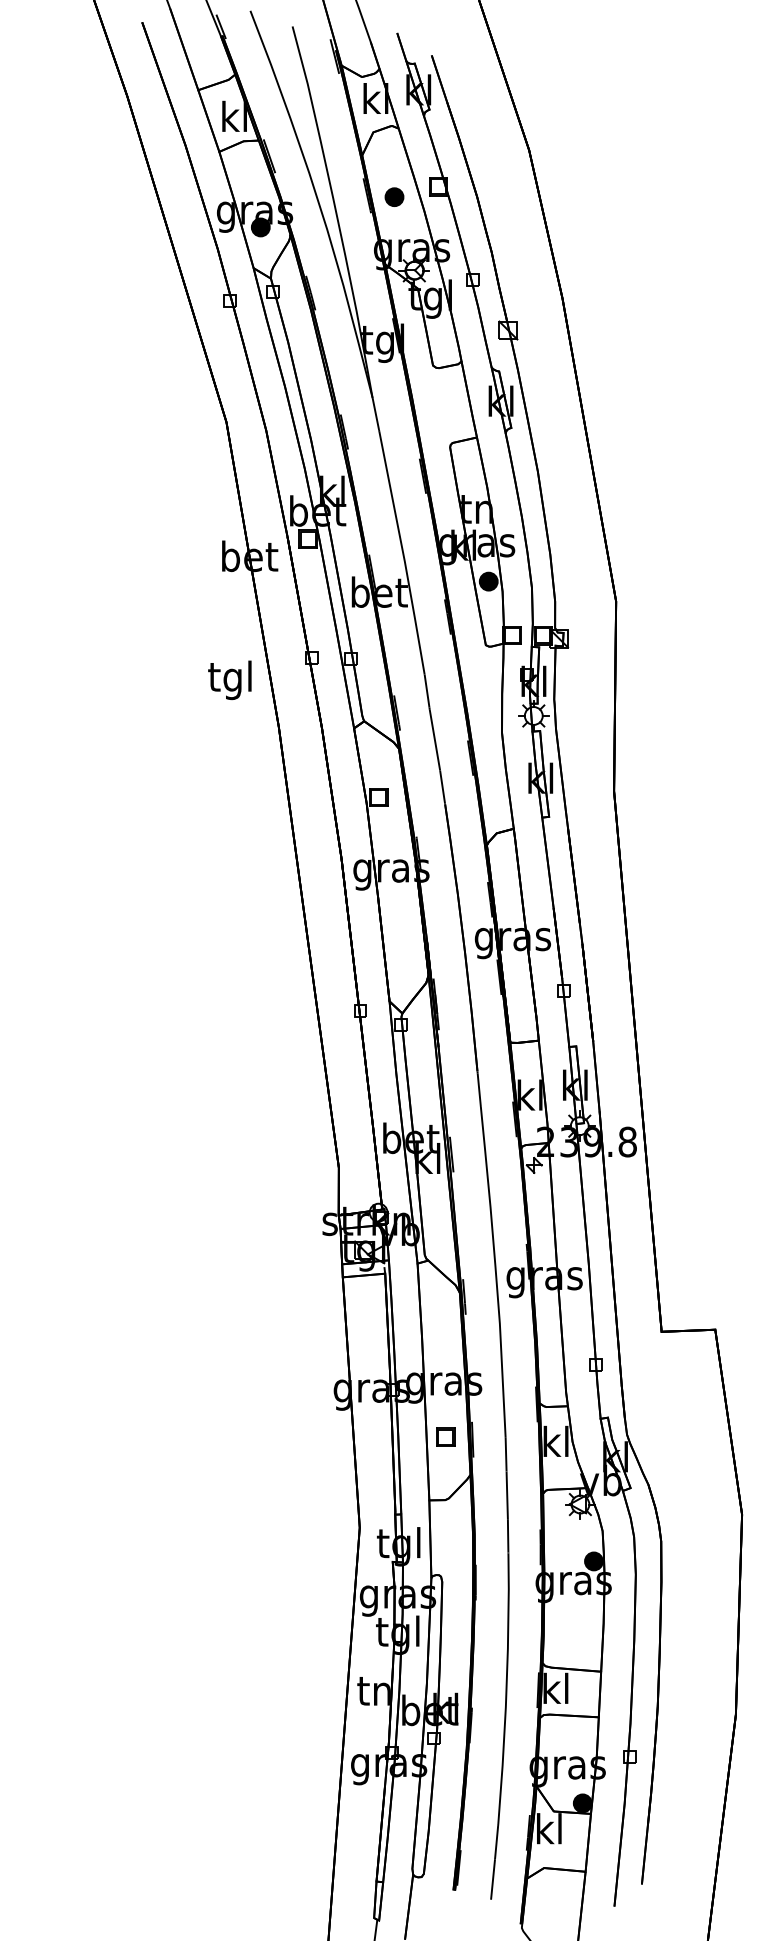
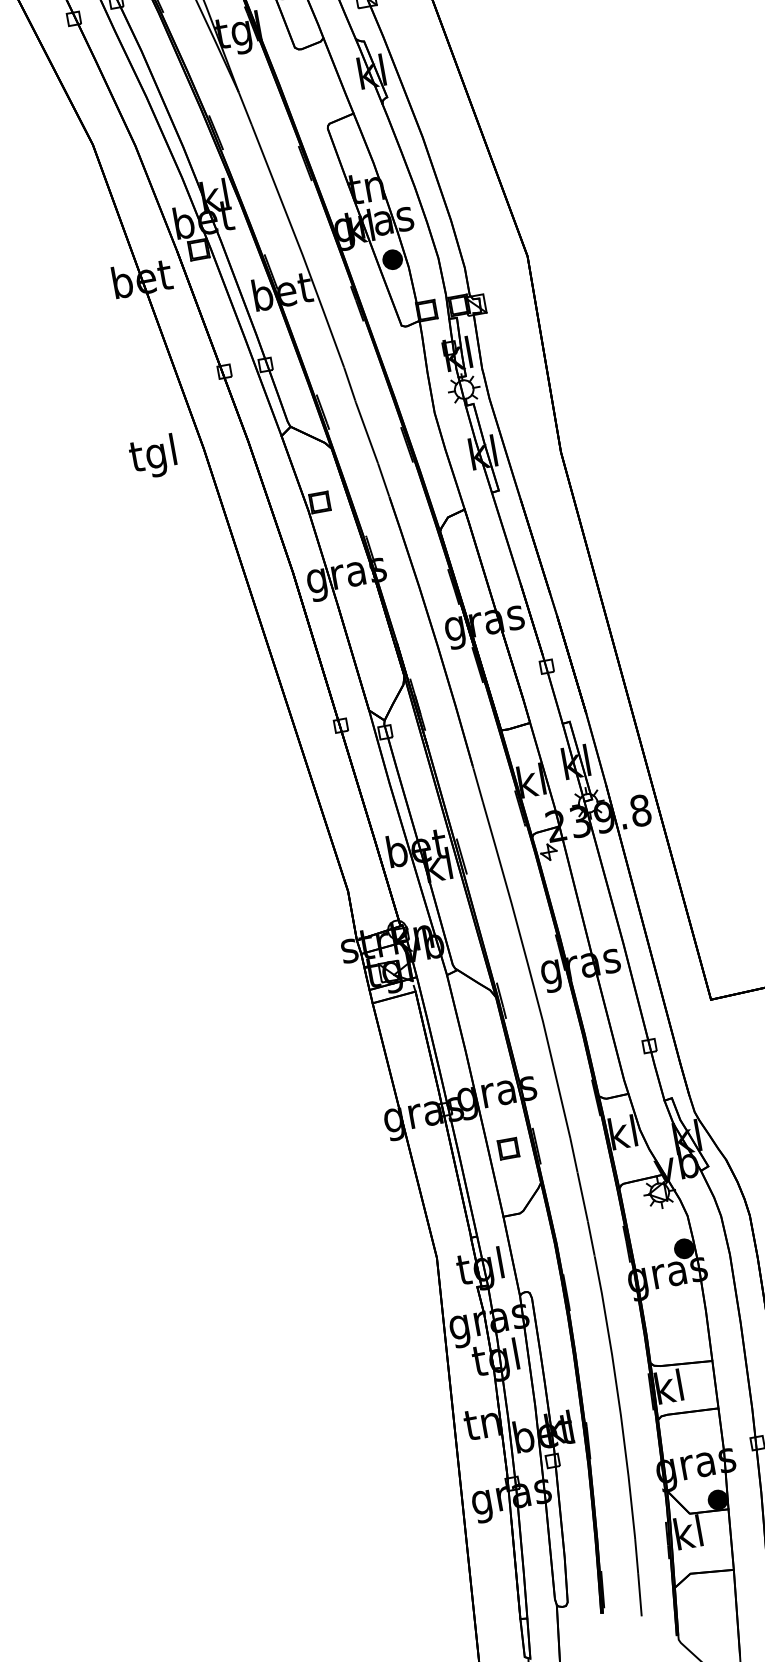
text: (229, 680) -> (152, 457), moved

